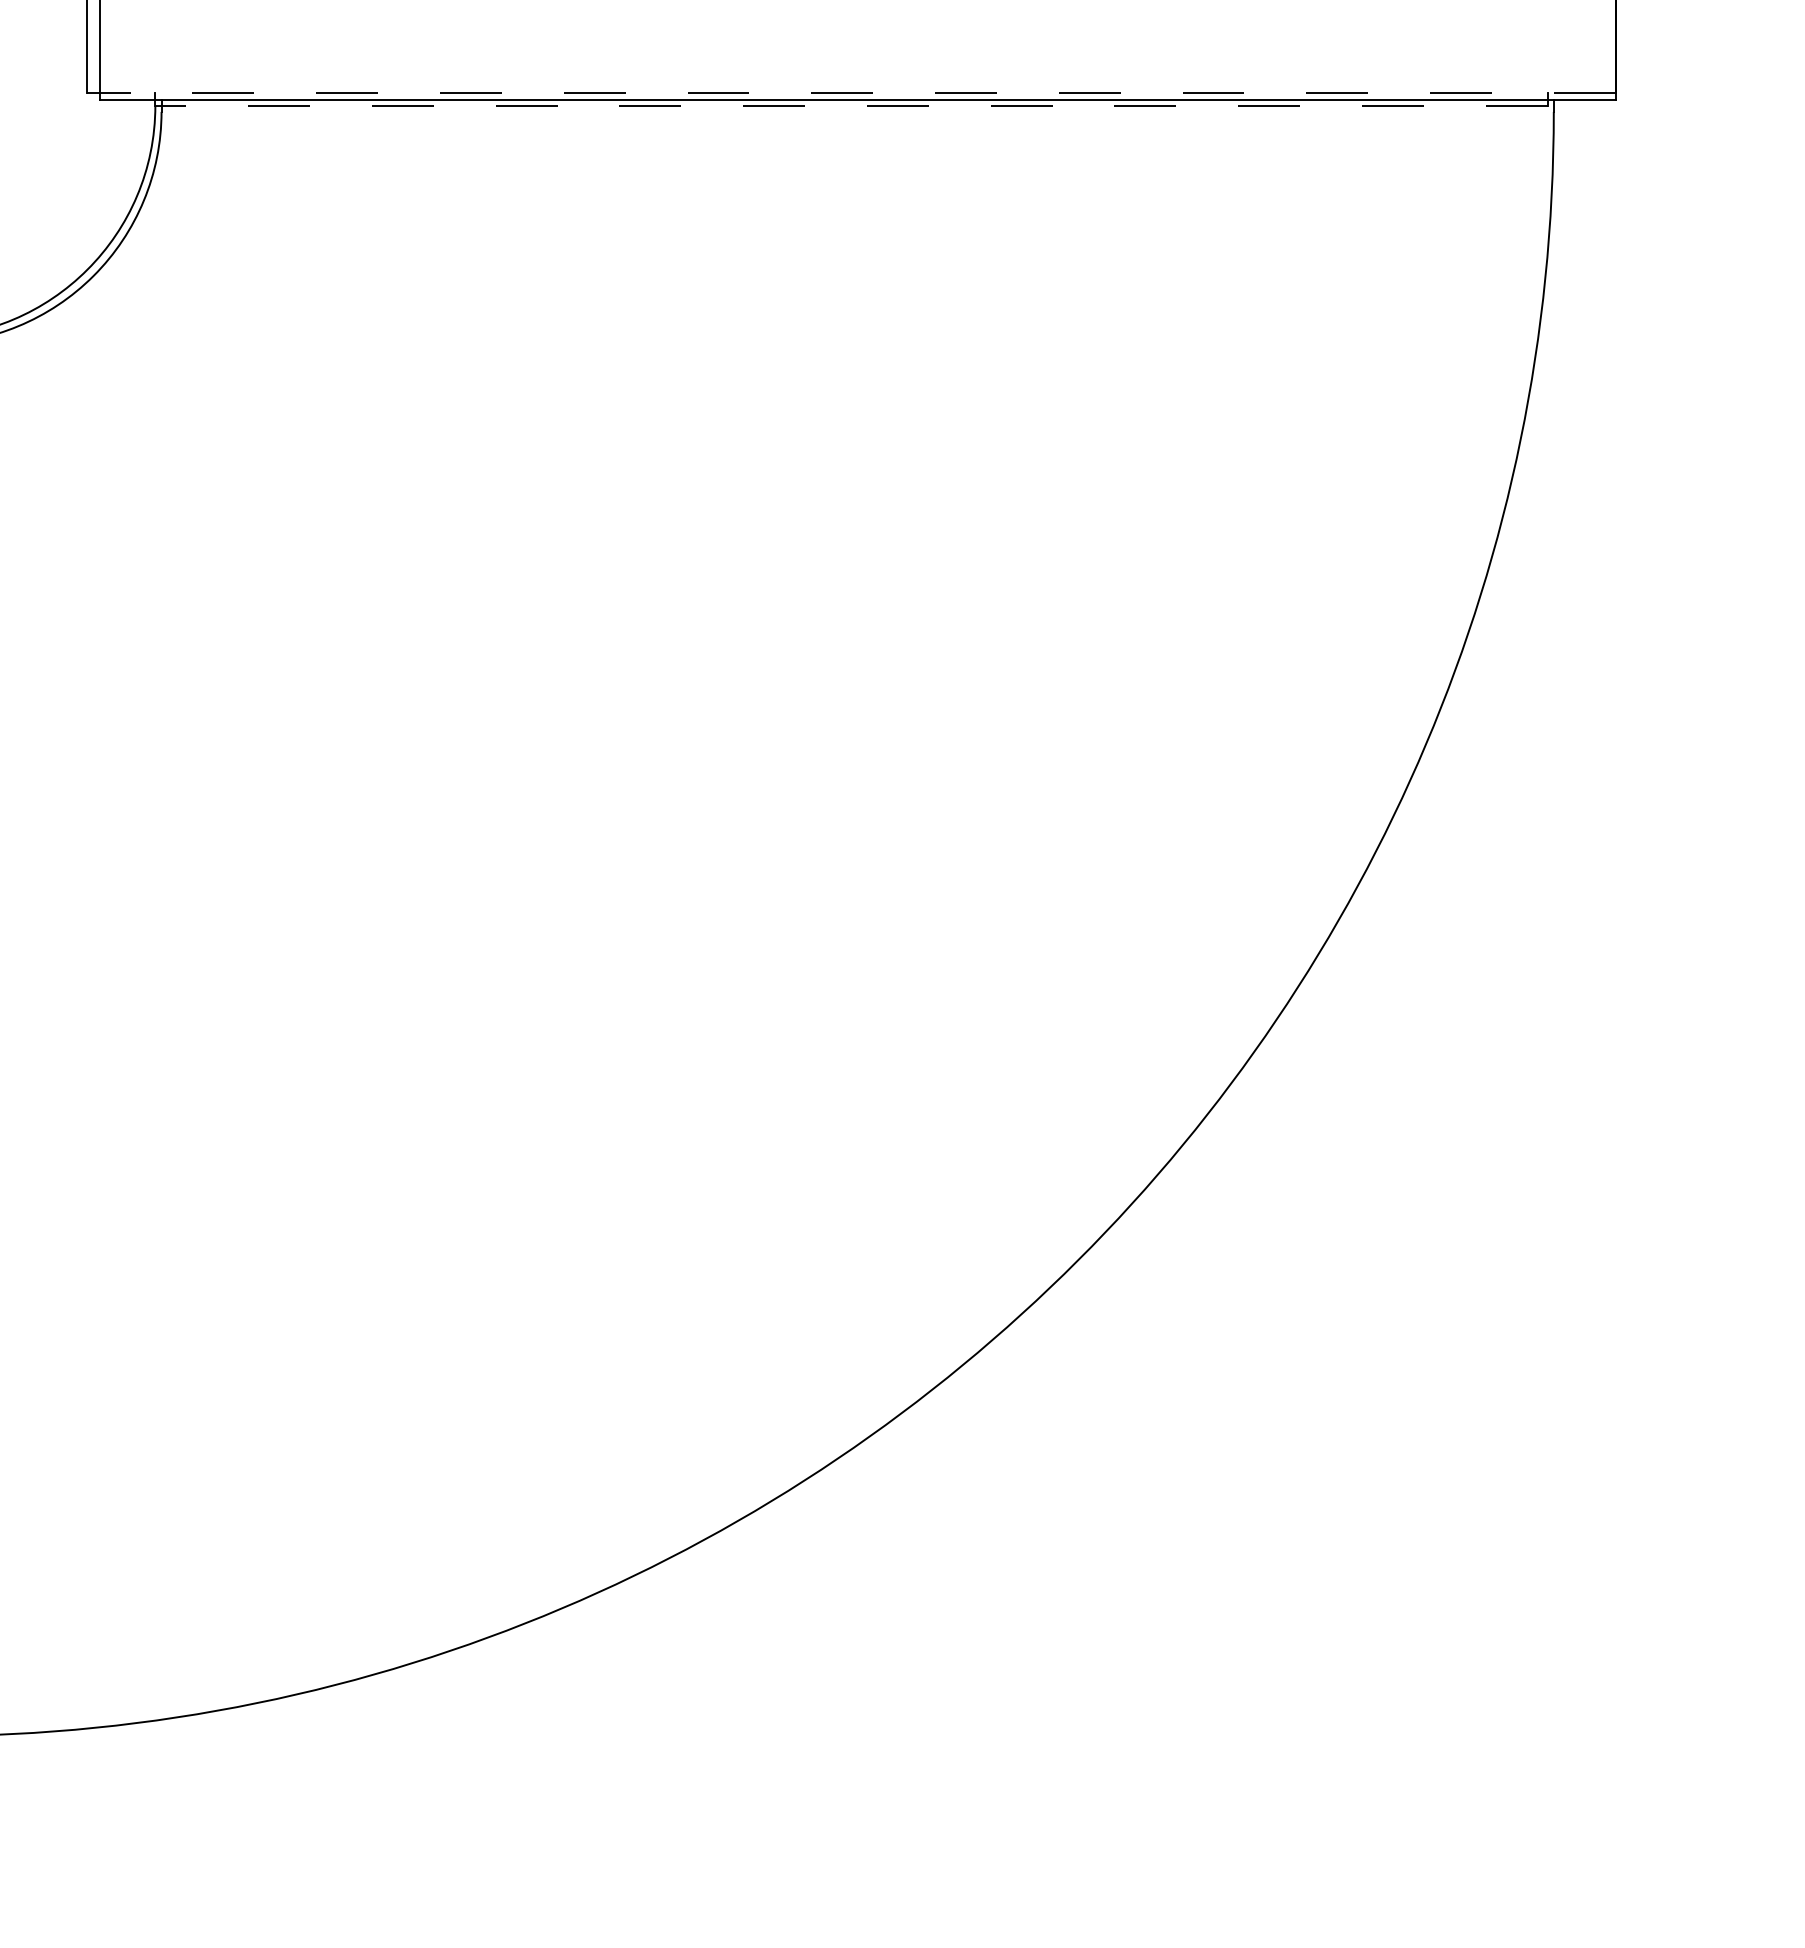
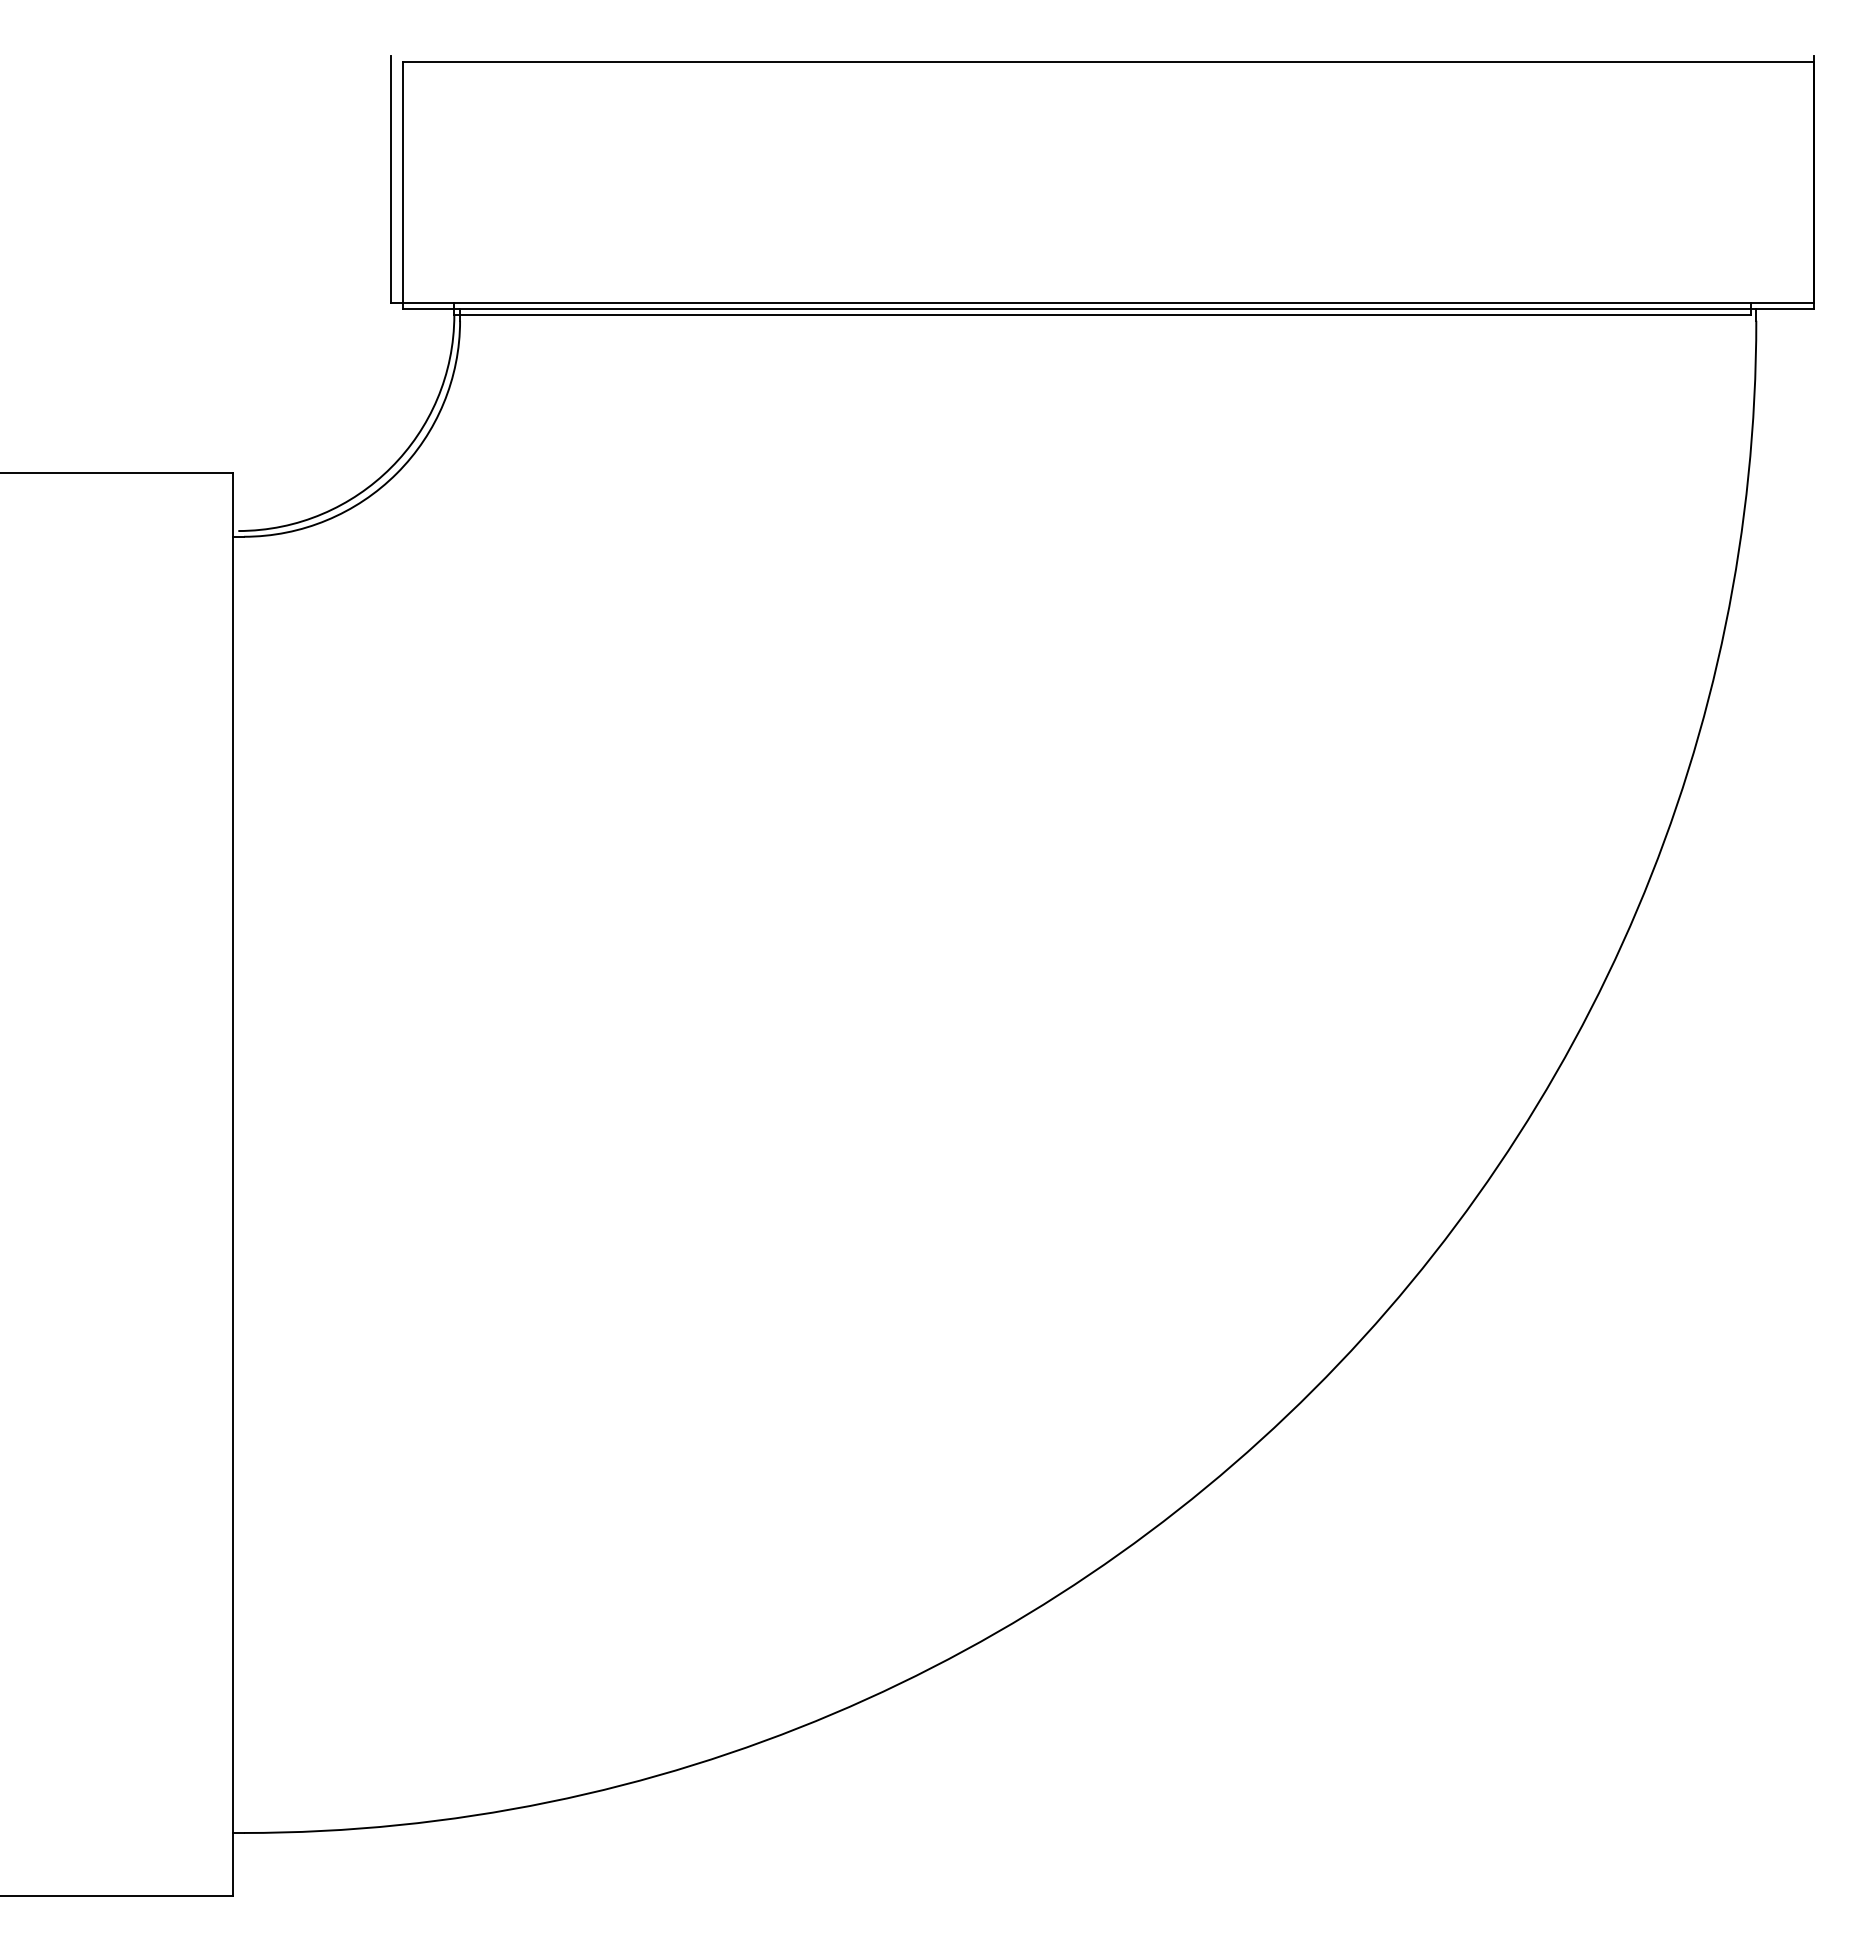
line: (850, 93) -> (1101, 303), dashed -> solid
line: (850, 105) -> (1101, 314), dashed -> solid

